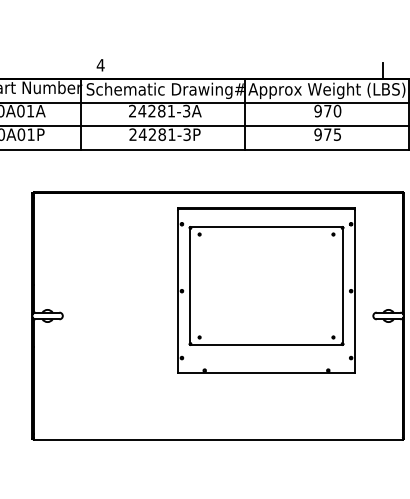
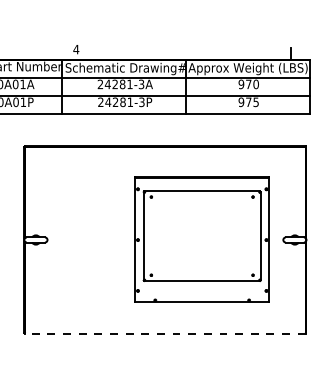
part: (266, 290) -> (202, 239), moved
line: (217, 439) -> (164, 333), solid -> dashed

